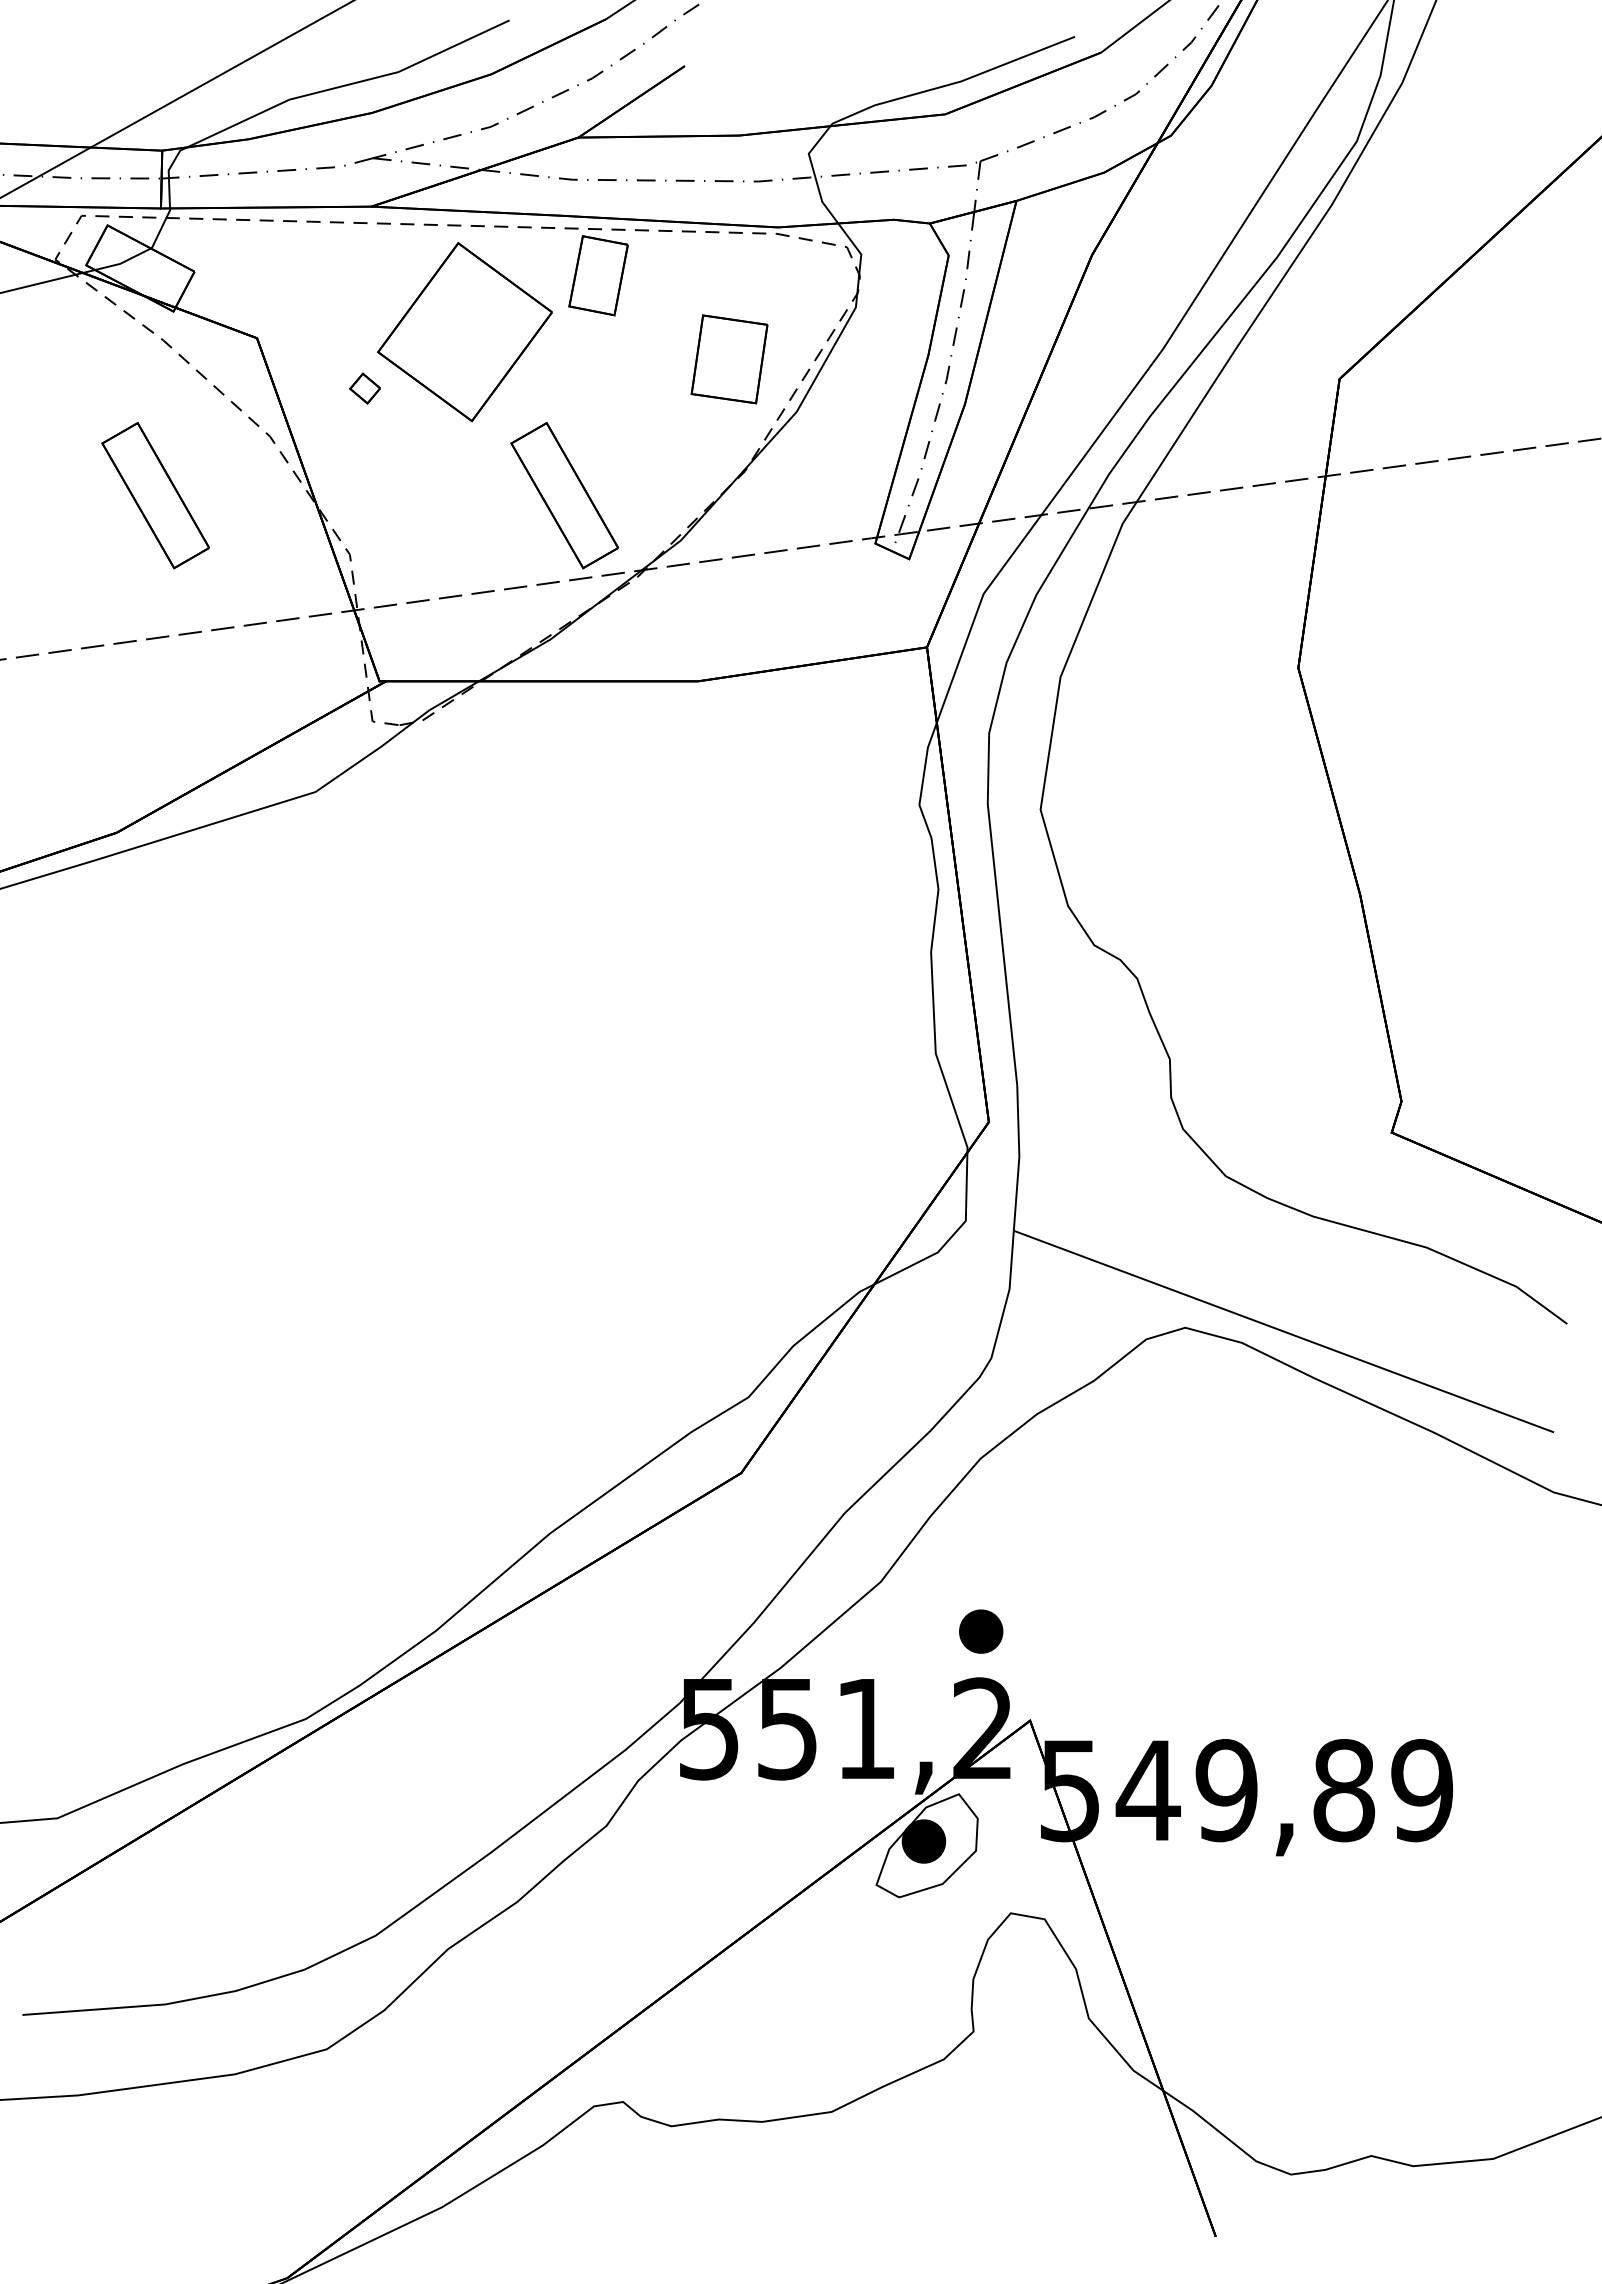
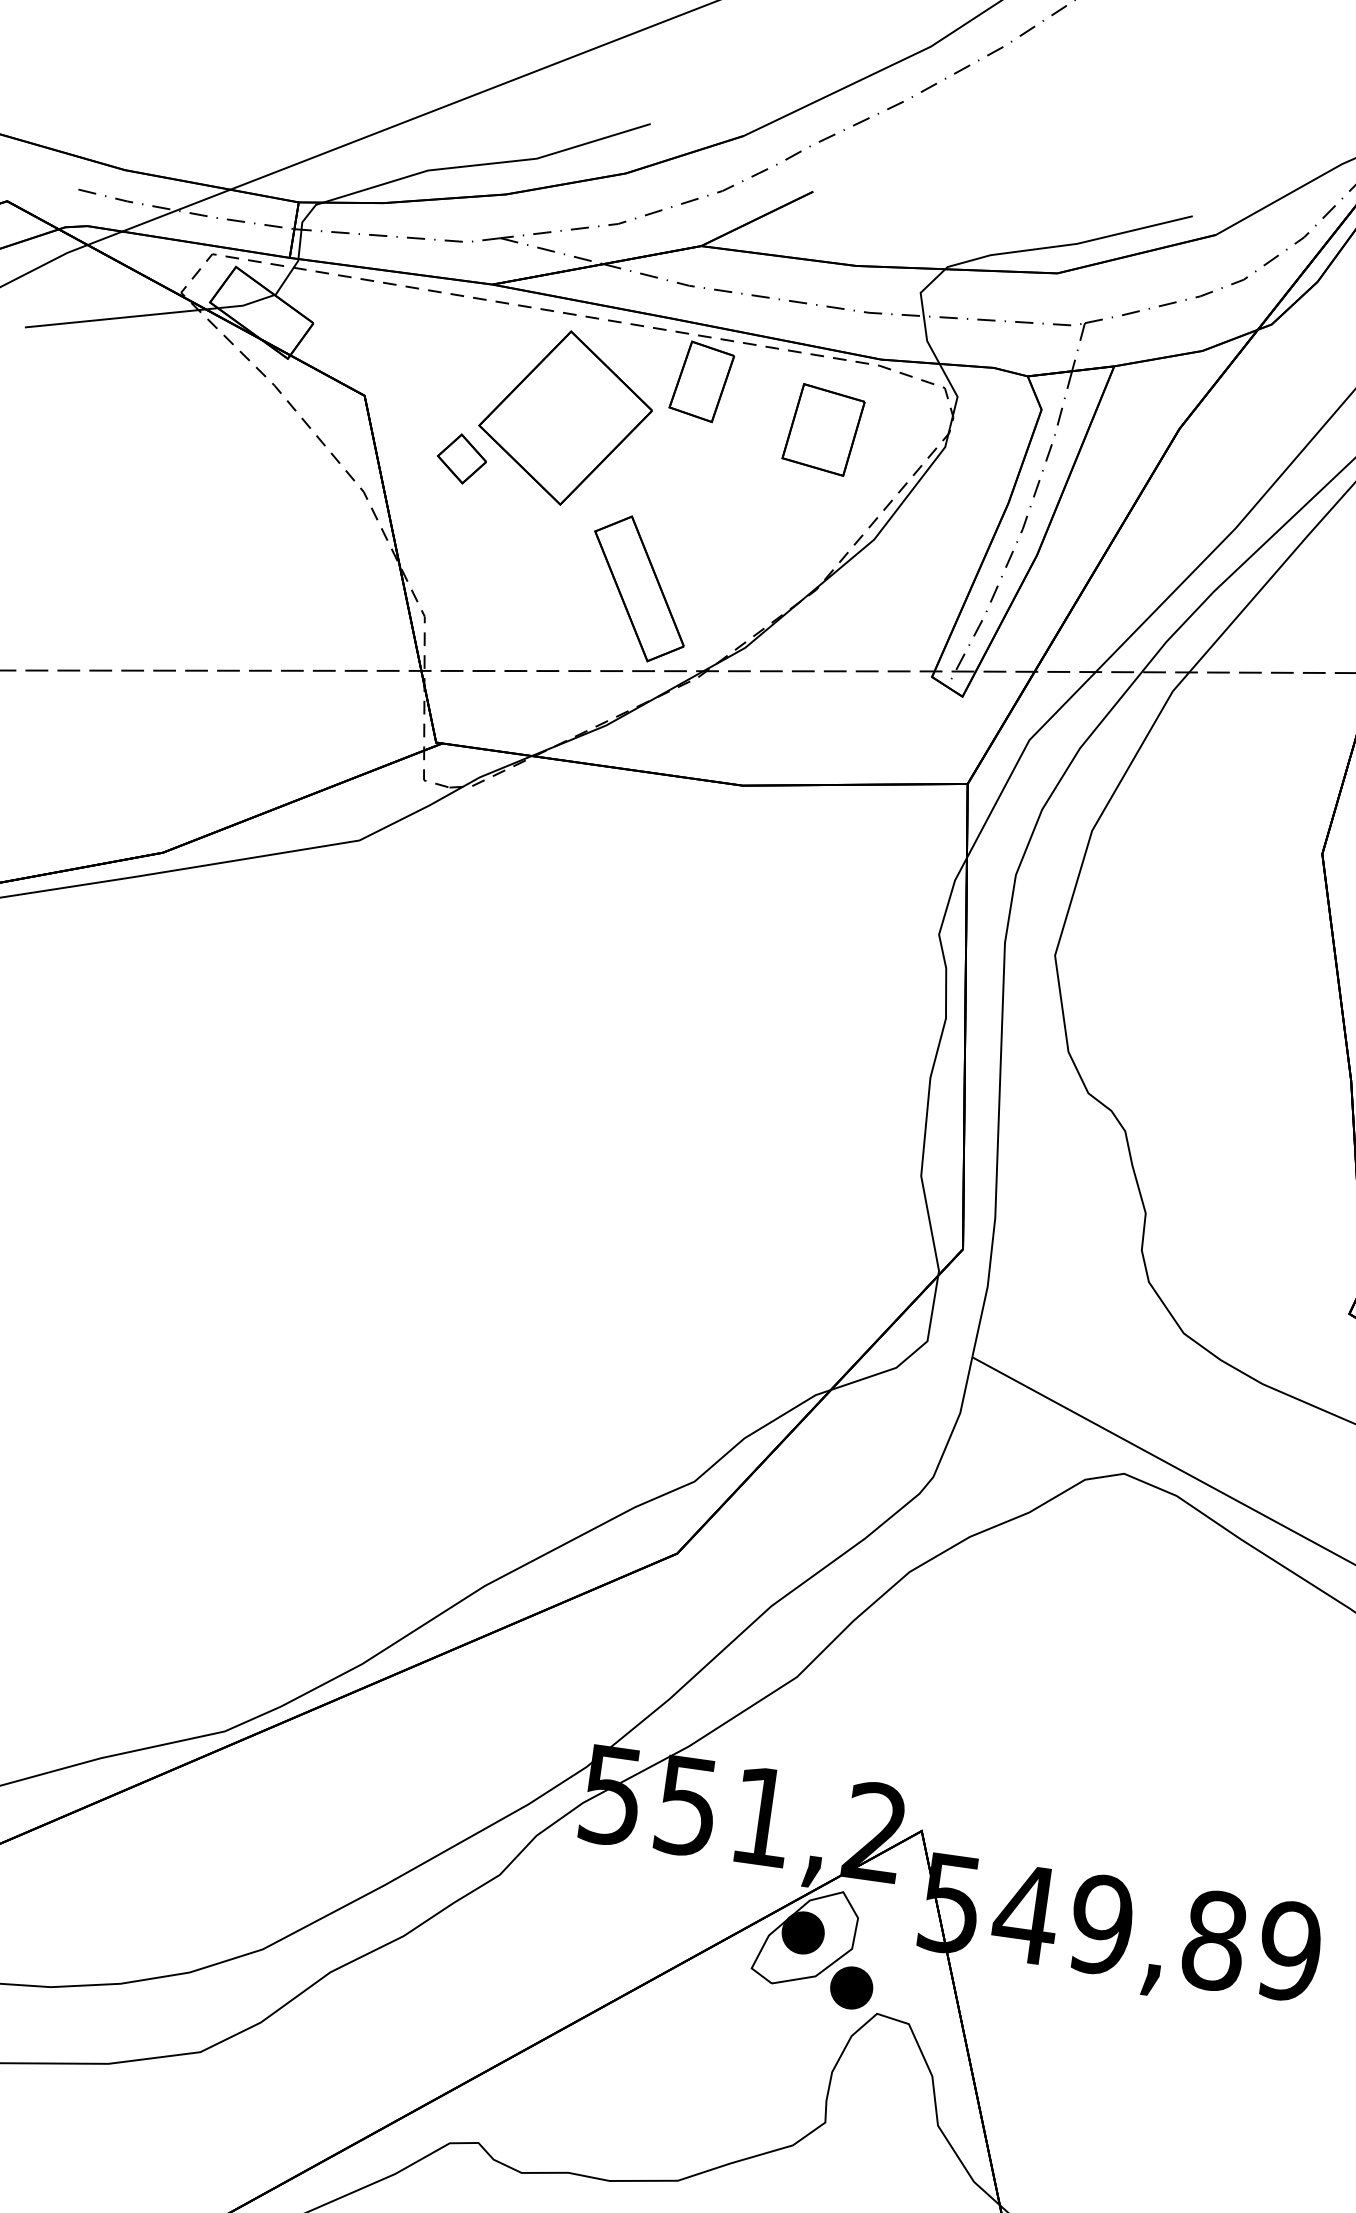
part: (729, 359) -> (823, 430), moved
part: (364, 388) -> (461, 458), size x1.67
part: (155, 495) -> (245, 533), removed
part: (981, 1631) -> (851, 1987), moved

